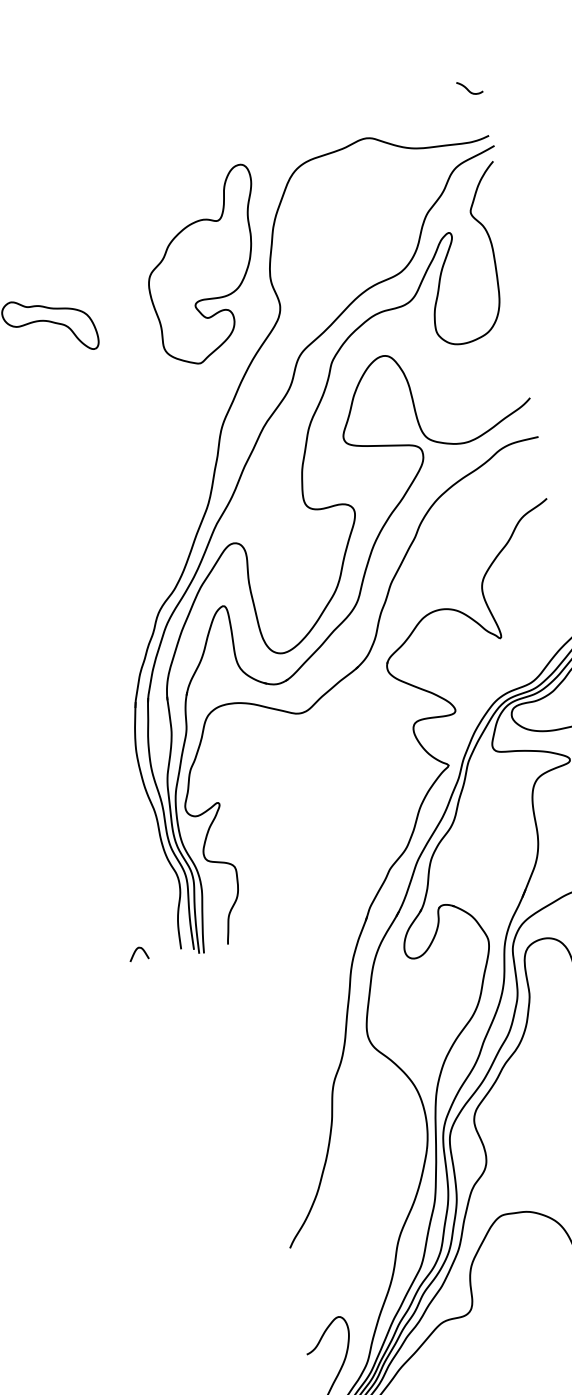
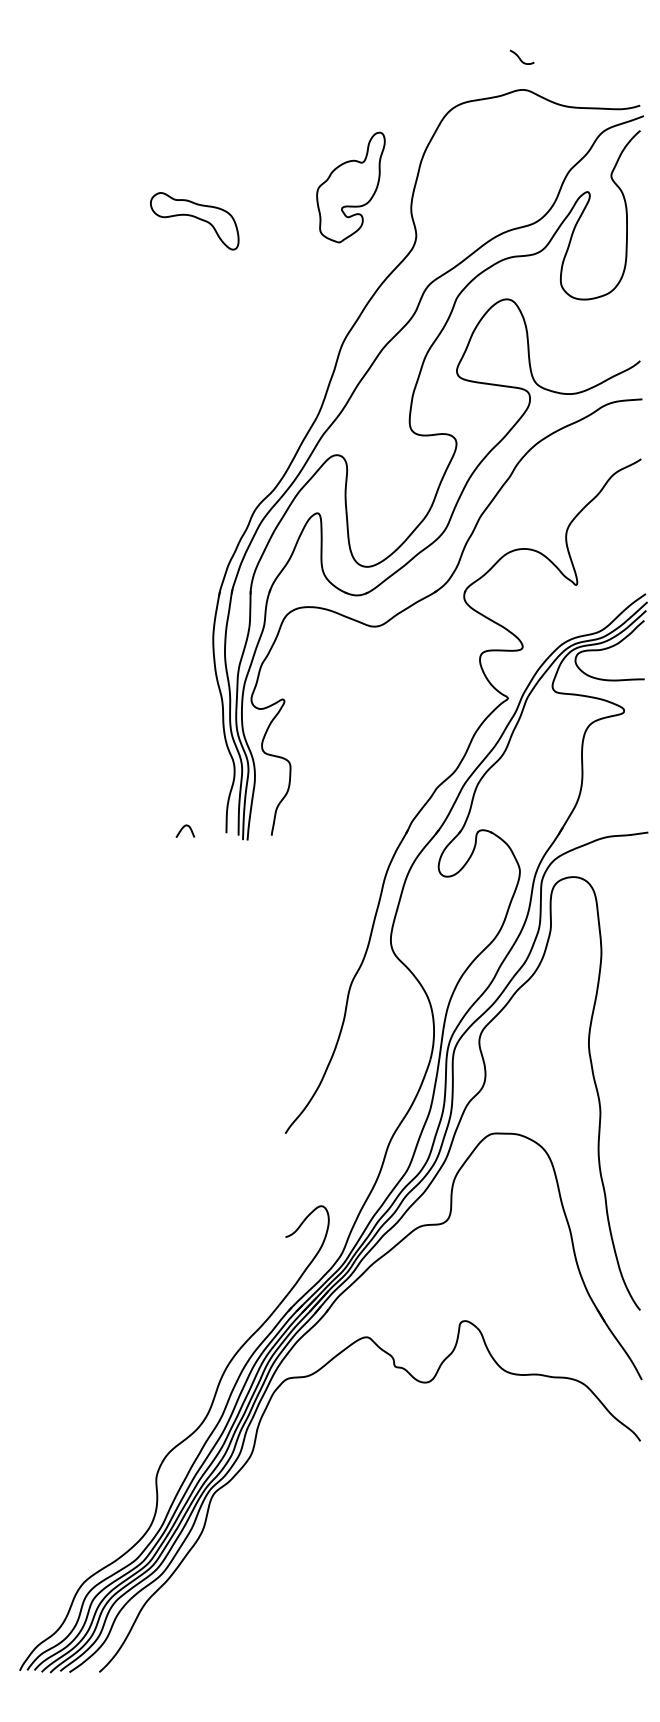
curve: (468, 88) -> (520, 57), moved
part: (204, 266) -> (350, 187), size x0.6

